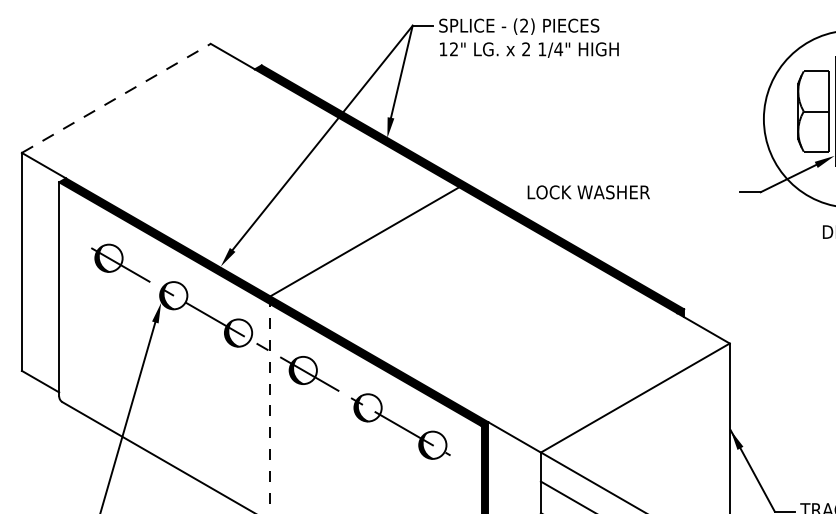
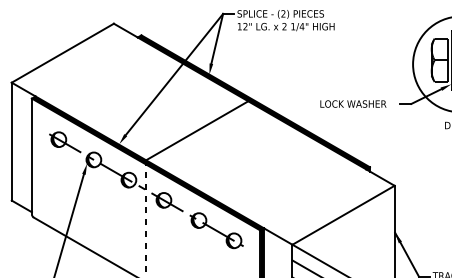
line: (115, 98) -> (62, 53), dashed -> solid
text: (589, 191) -> (353, 103), moved

